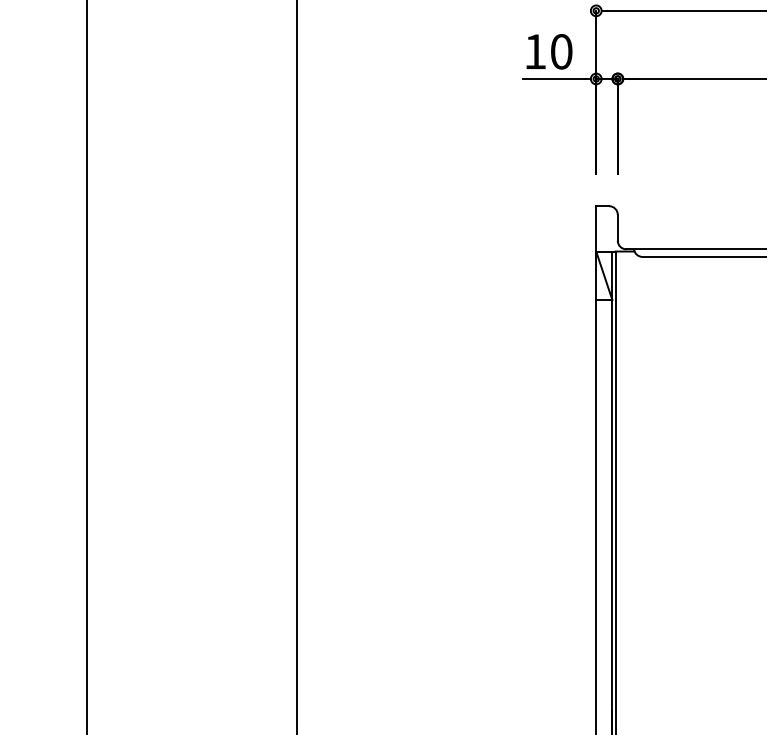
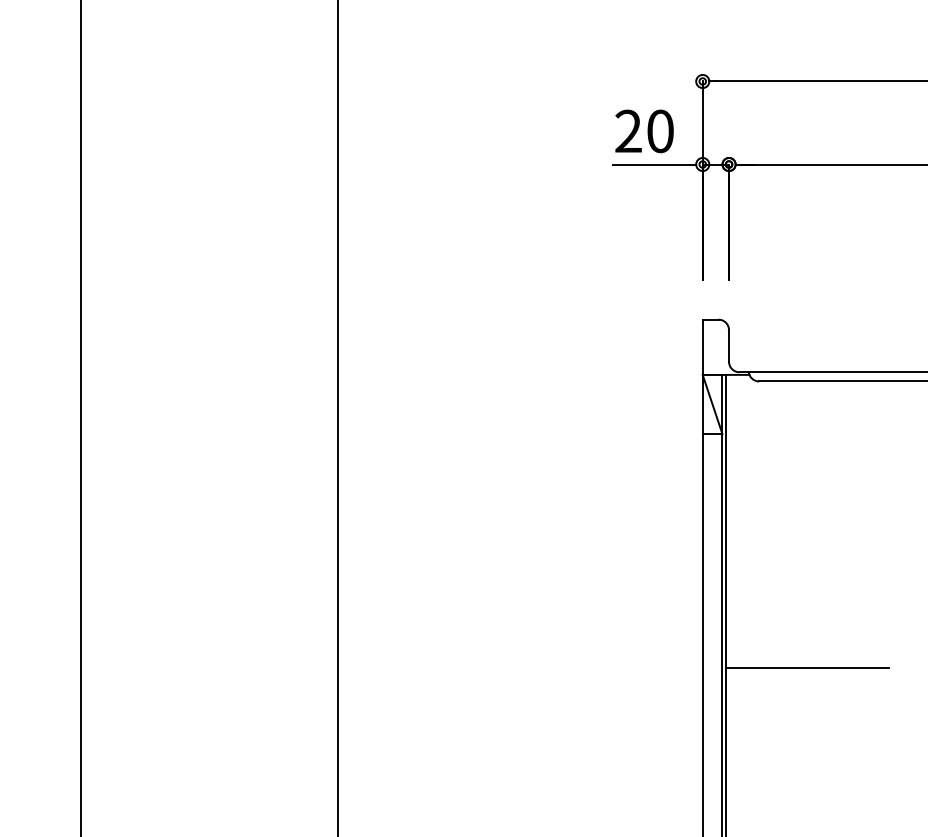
text: (535, 51) -> (628, 131), 10 -> 20
line: (681, 492) -> (806, 668), added

